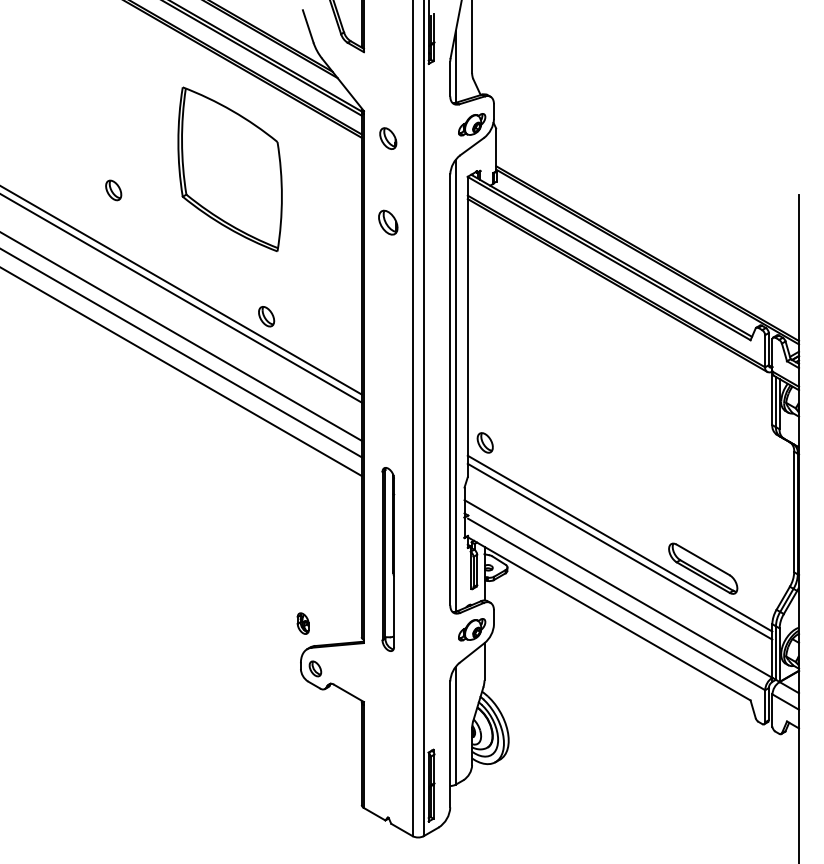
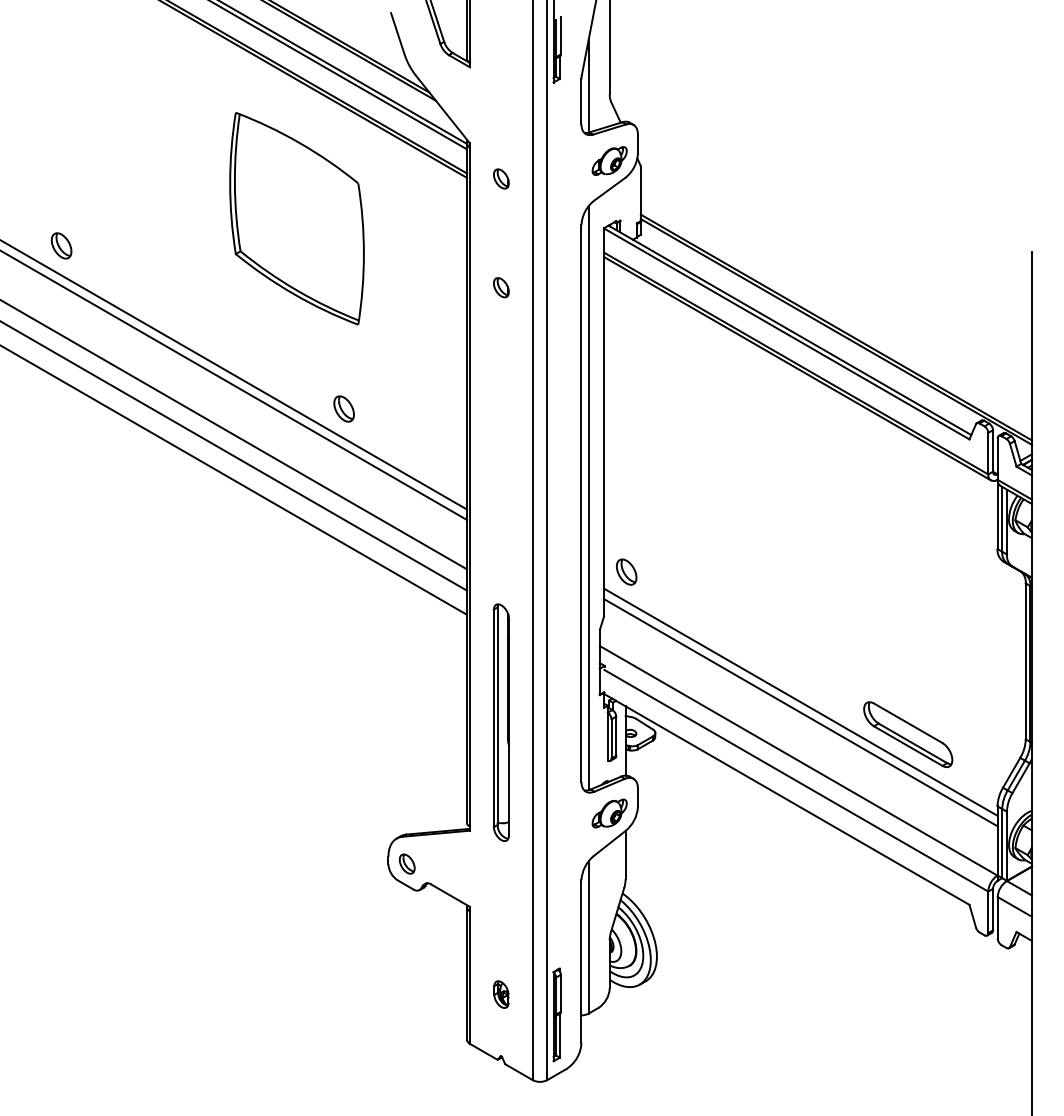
part: (388, 138) -> (501, 178), size x0.71
part: (113, 190) -> (61, 245), moved
part: (388, 222) -> (501, 287), size x0.62
part: (303, 623) -> (501, 994), moved

